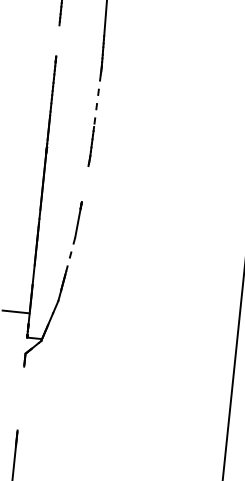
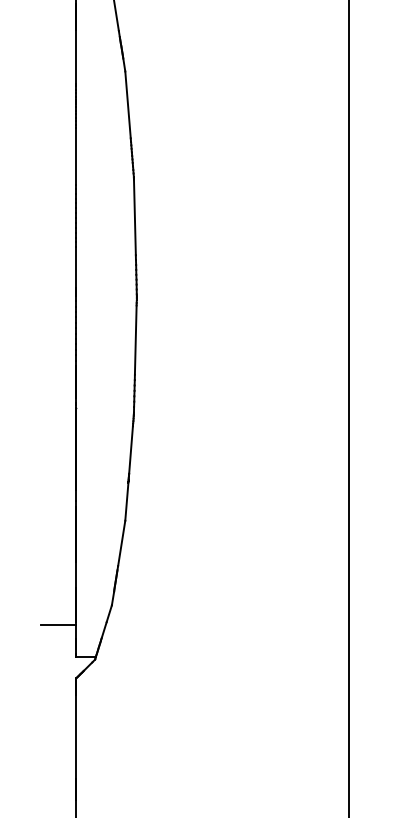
line: (58, 40) -> (76, 267), added
line: (97, 100) -> (135, 340), dashed -> solid
line: (84, 183) -> (130, 449), added
line: (70, 254) -> (121, 543), dashed -> solid
line: (20, 398) -> (76, 737), added

